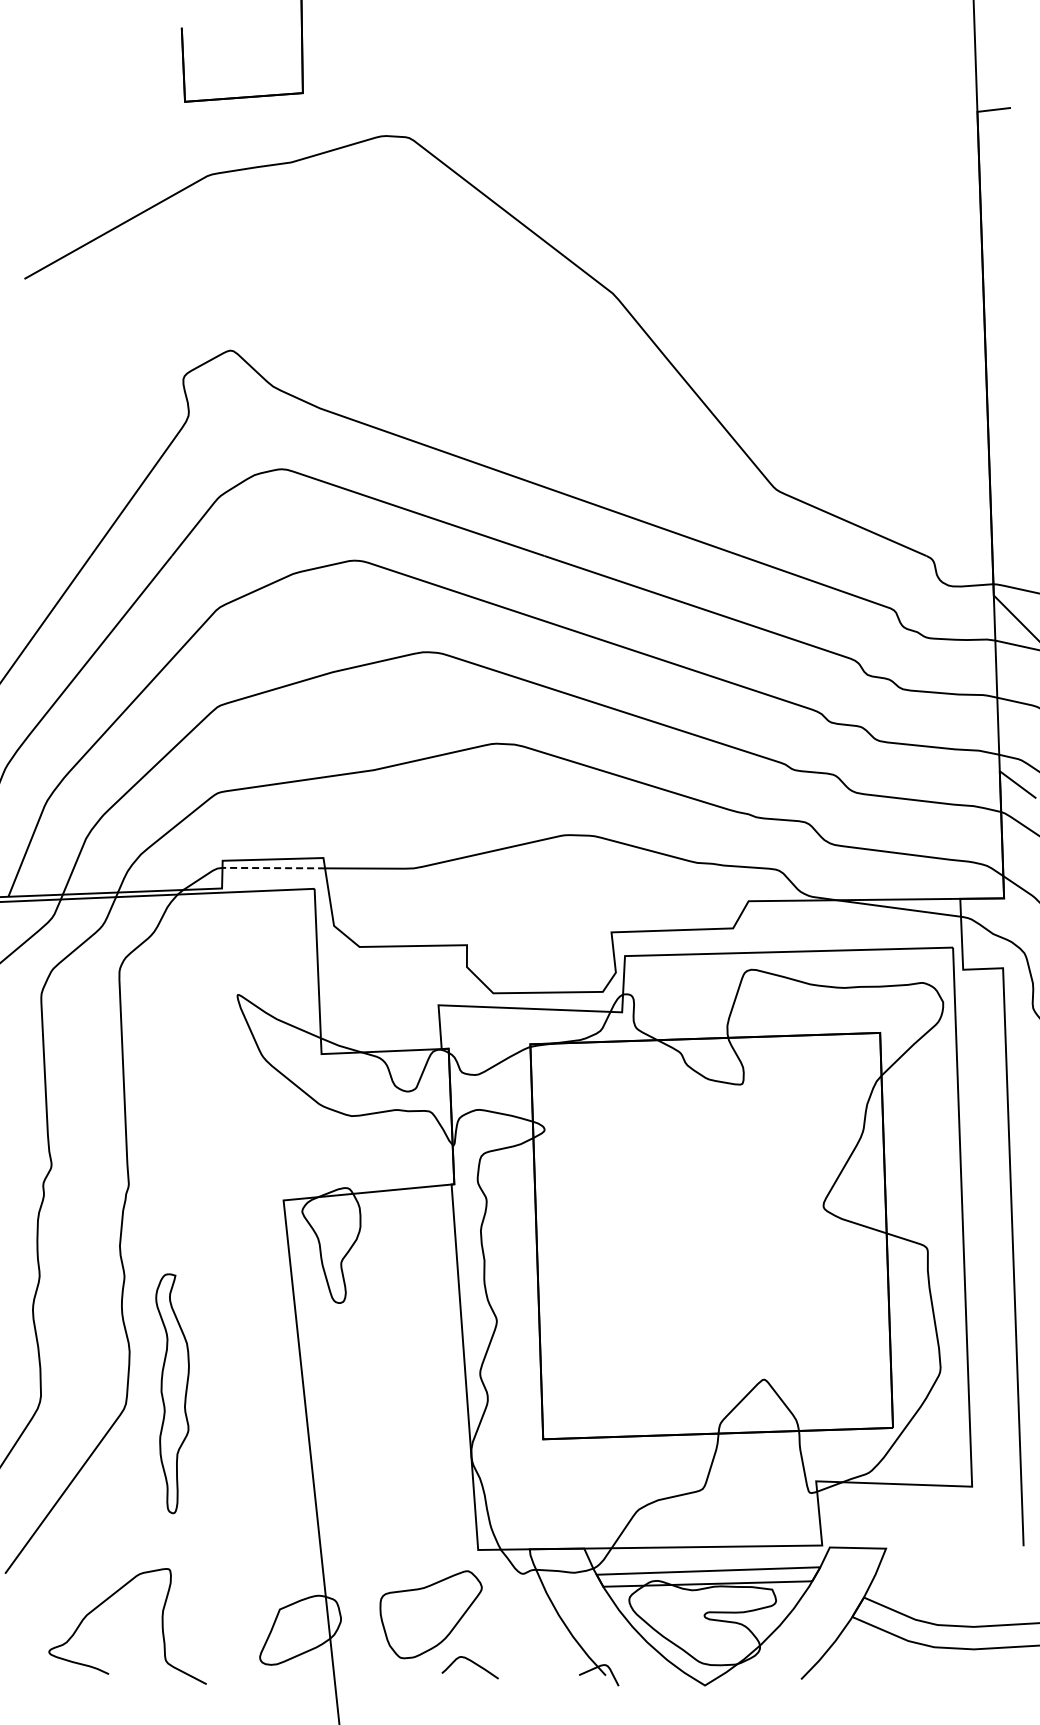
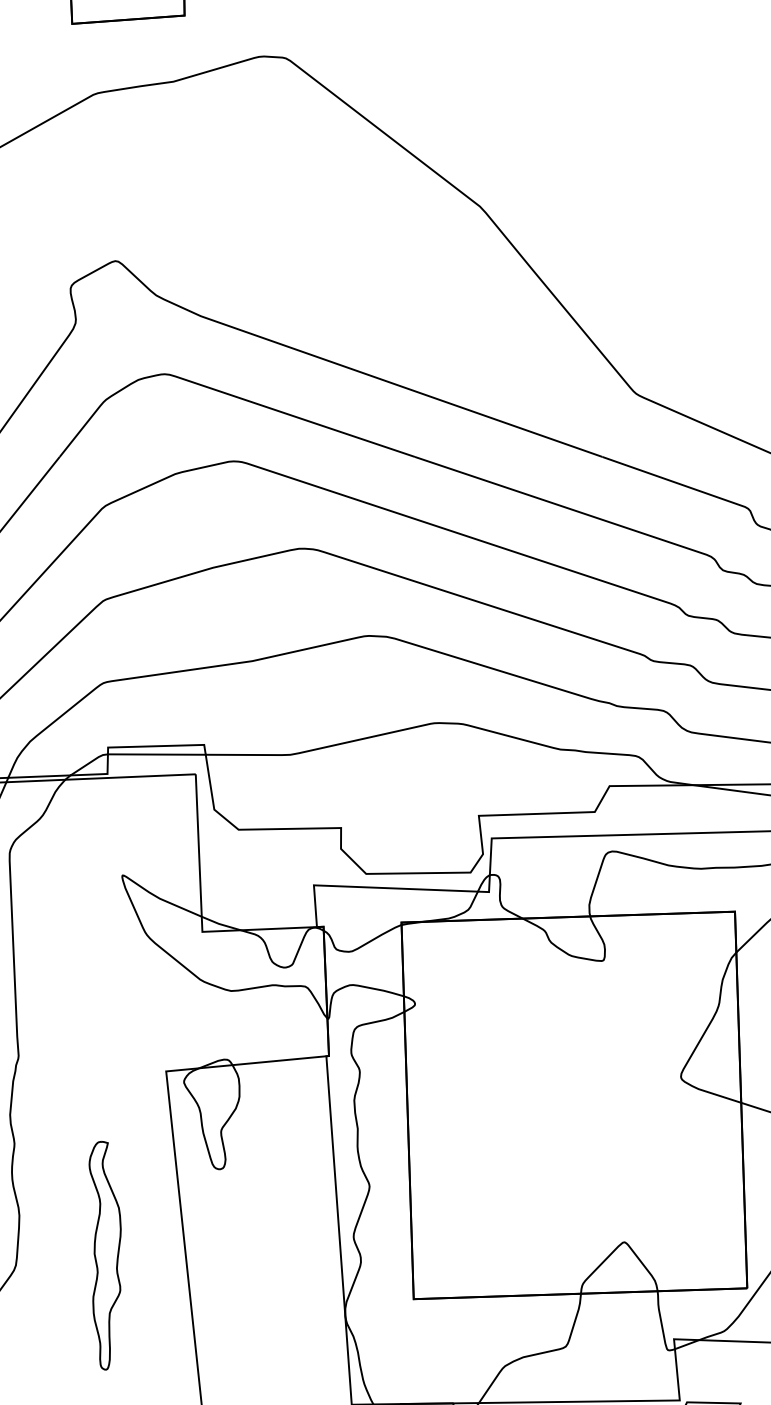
line: (273, 868) -> (156, 754), dashed -> solid
part: (172, 1393) -> (105, 1255), moved

